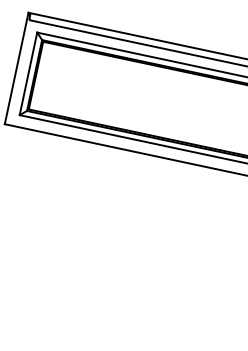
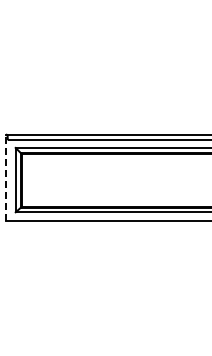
line: (17, 68) -> (6, 177), solid -> dashed

